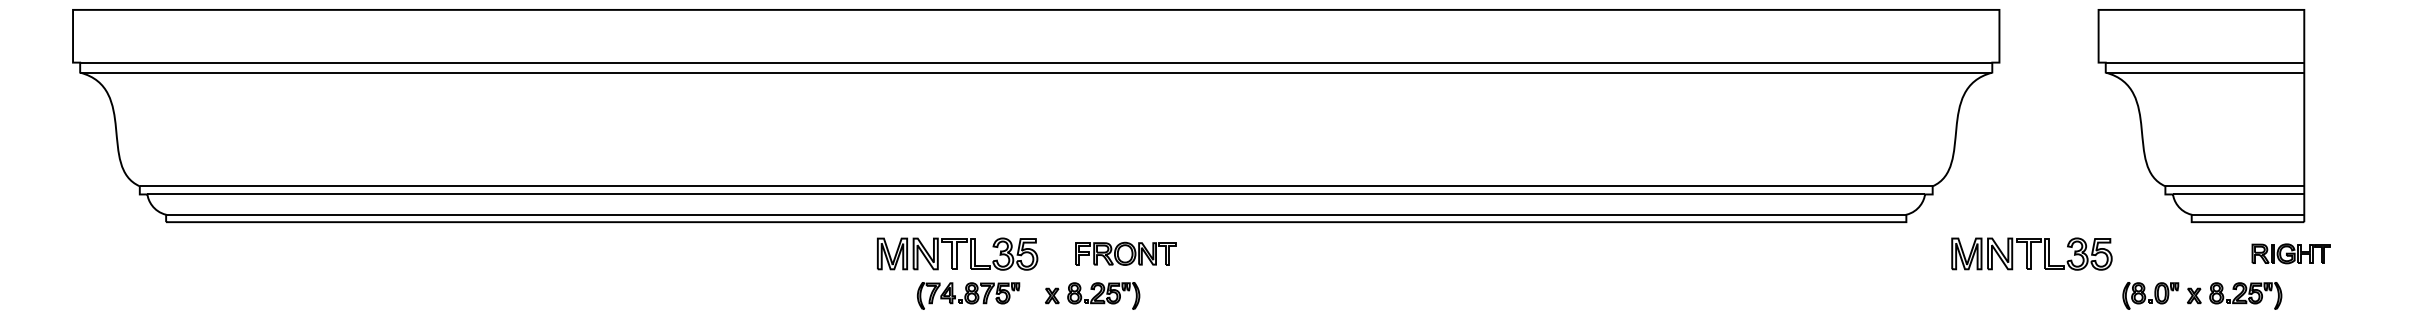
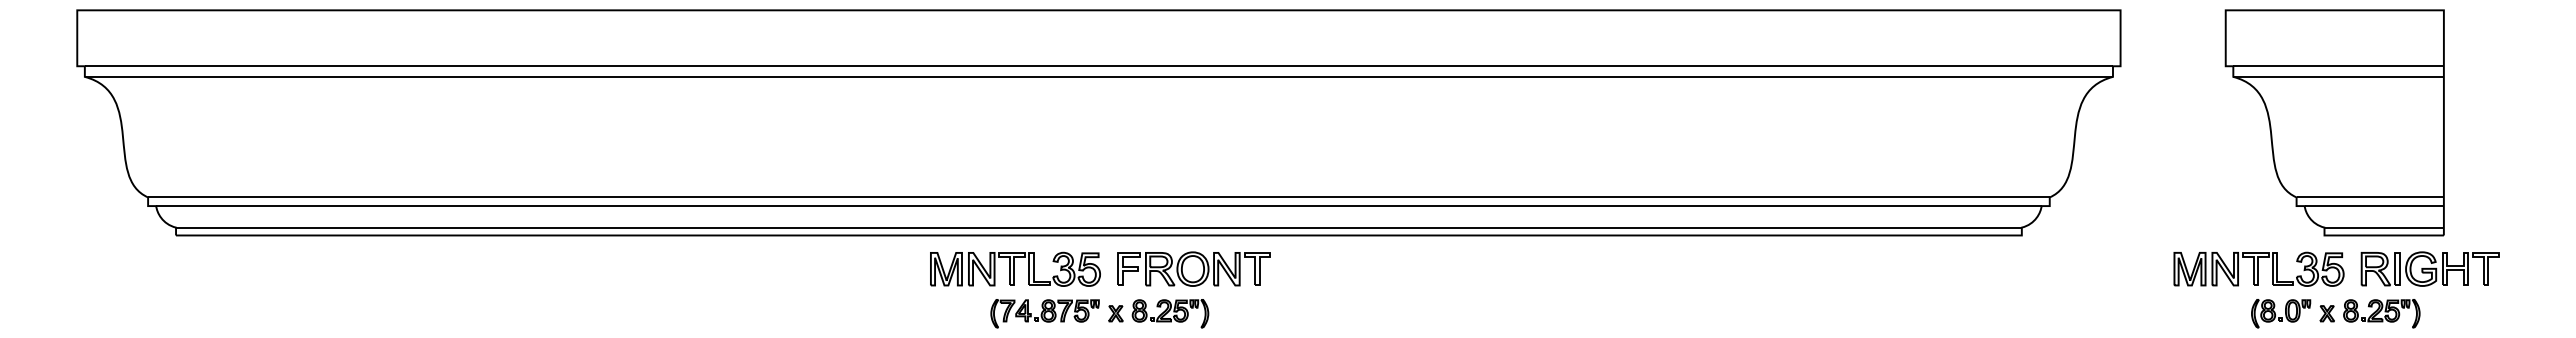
part: (1125, 253) -> (1193, 268), size x1.43
part: (2031, 253) -> (2258, 268), moved
part: (2290, 253) -> (2429, 268), size x1.67
part: (967, 295) -> (1044, 313), moved

